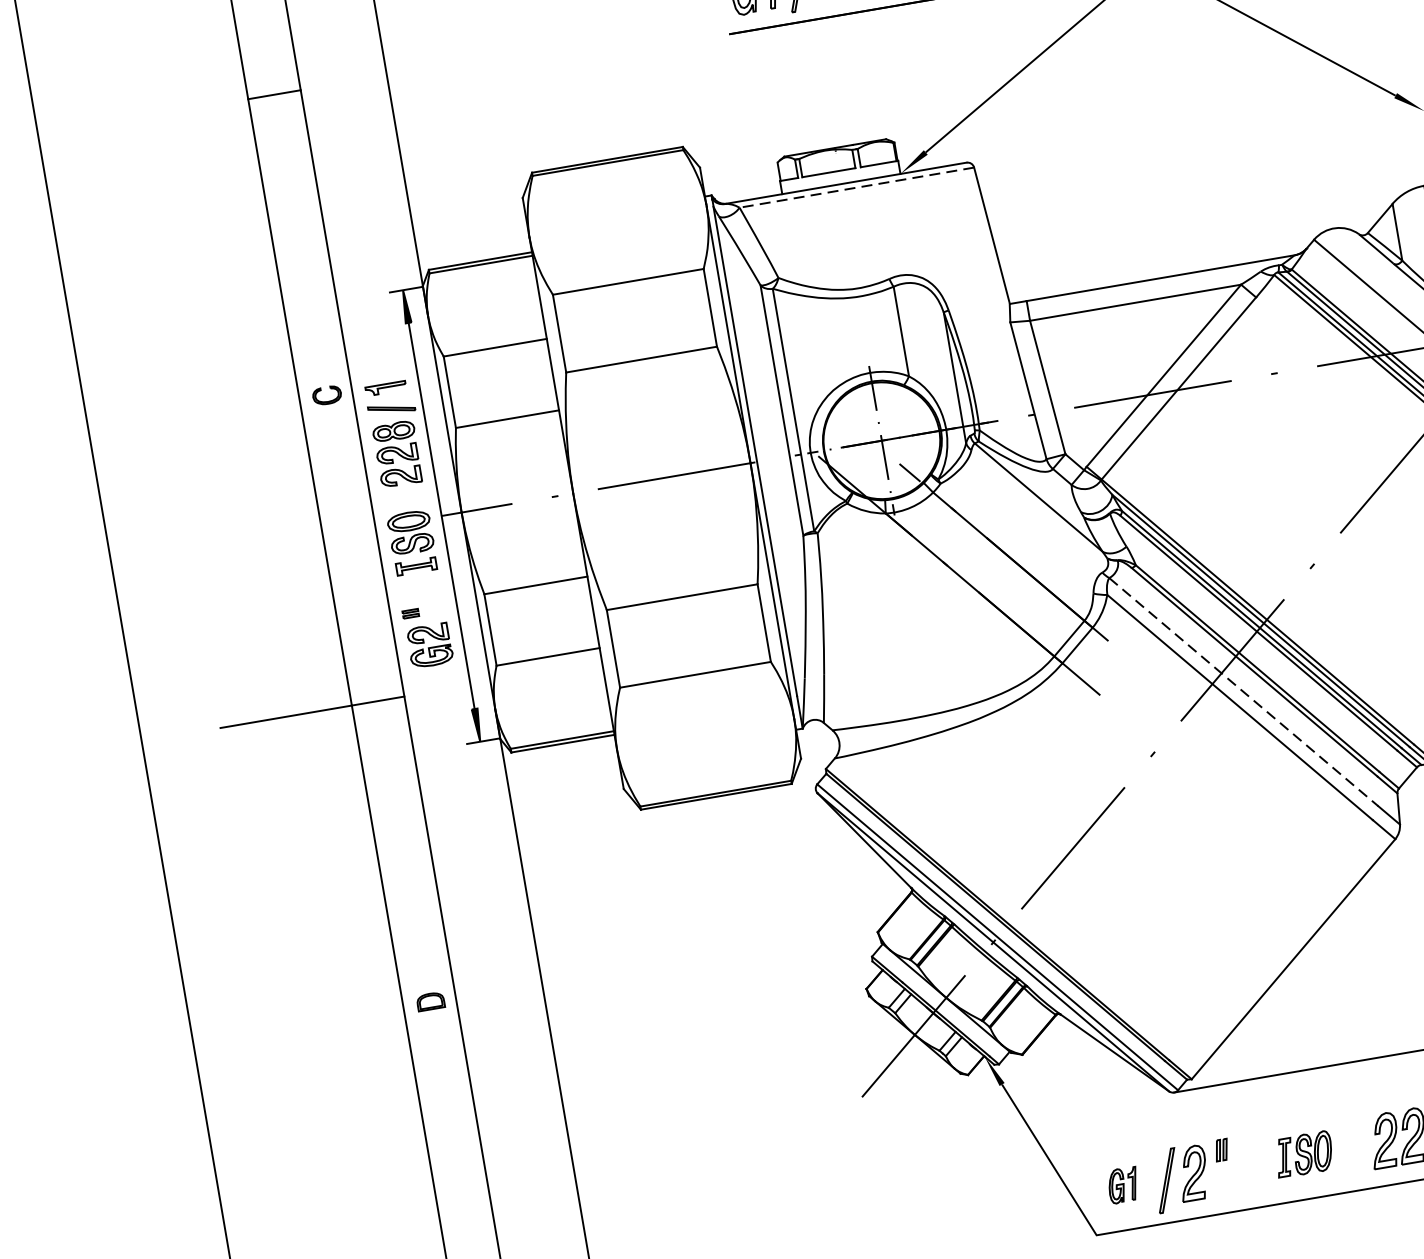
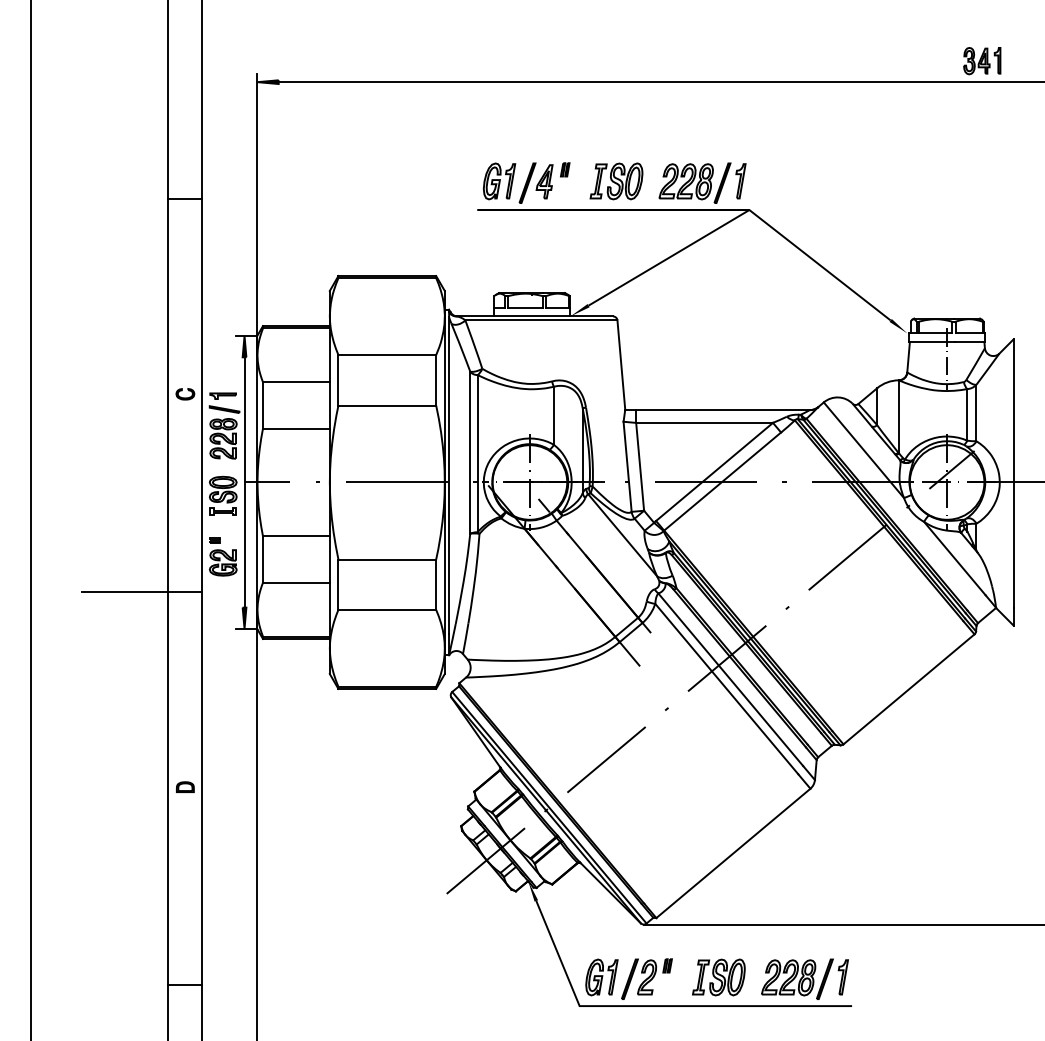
line: (855, 188) -> (540, 320), dashed -> solid
line: (1243, 691) -> (730, 679), dashed -> solid
part: (1303, 1154) -> (718, 977), size x1.43
part: (1122, 1185) -> (601, 977), size x1.67

